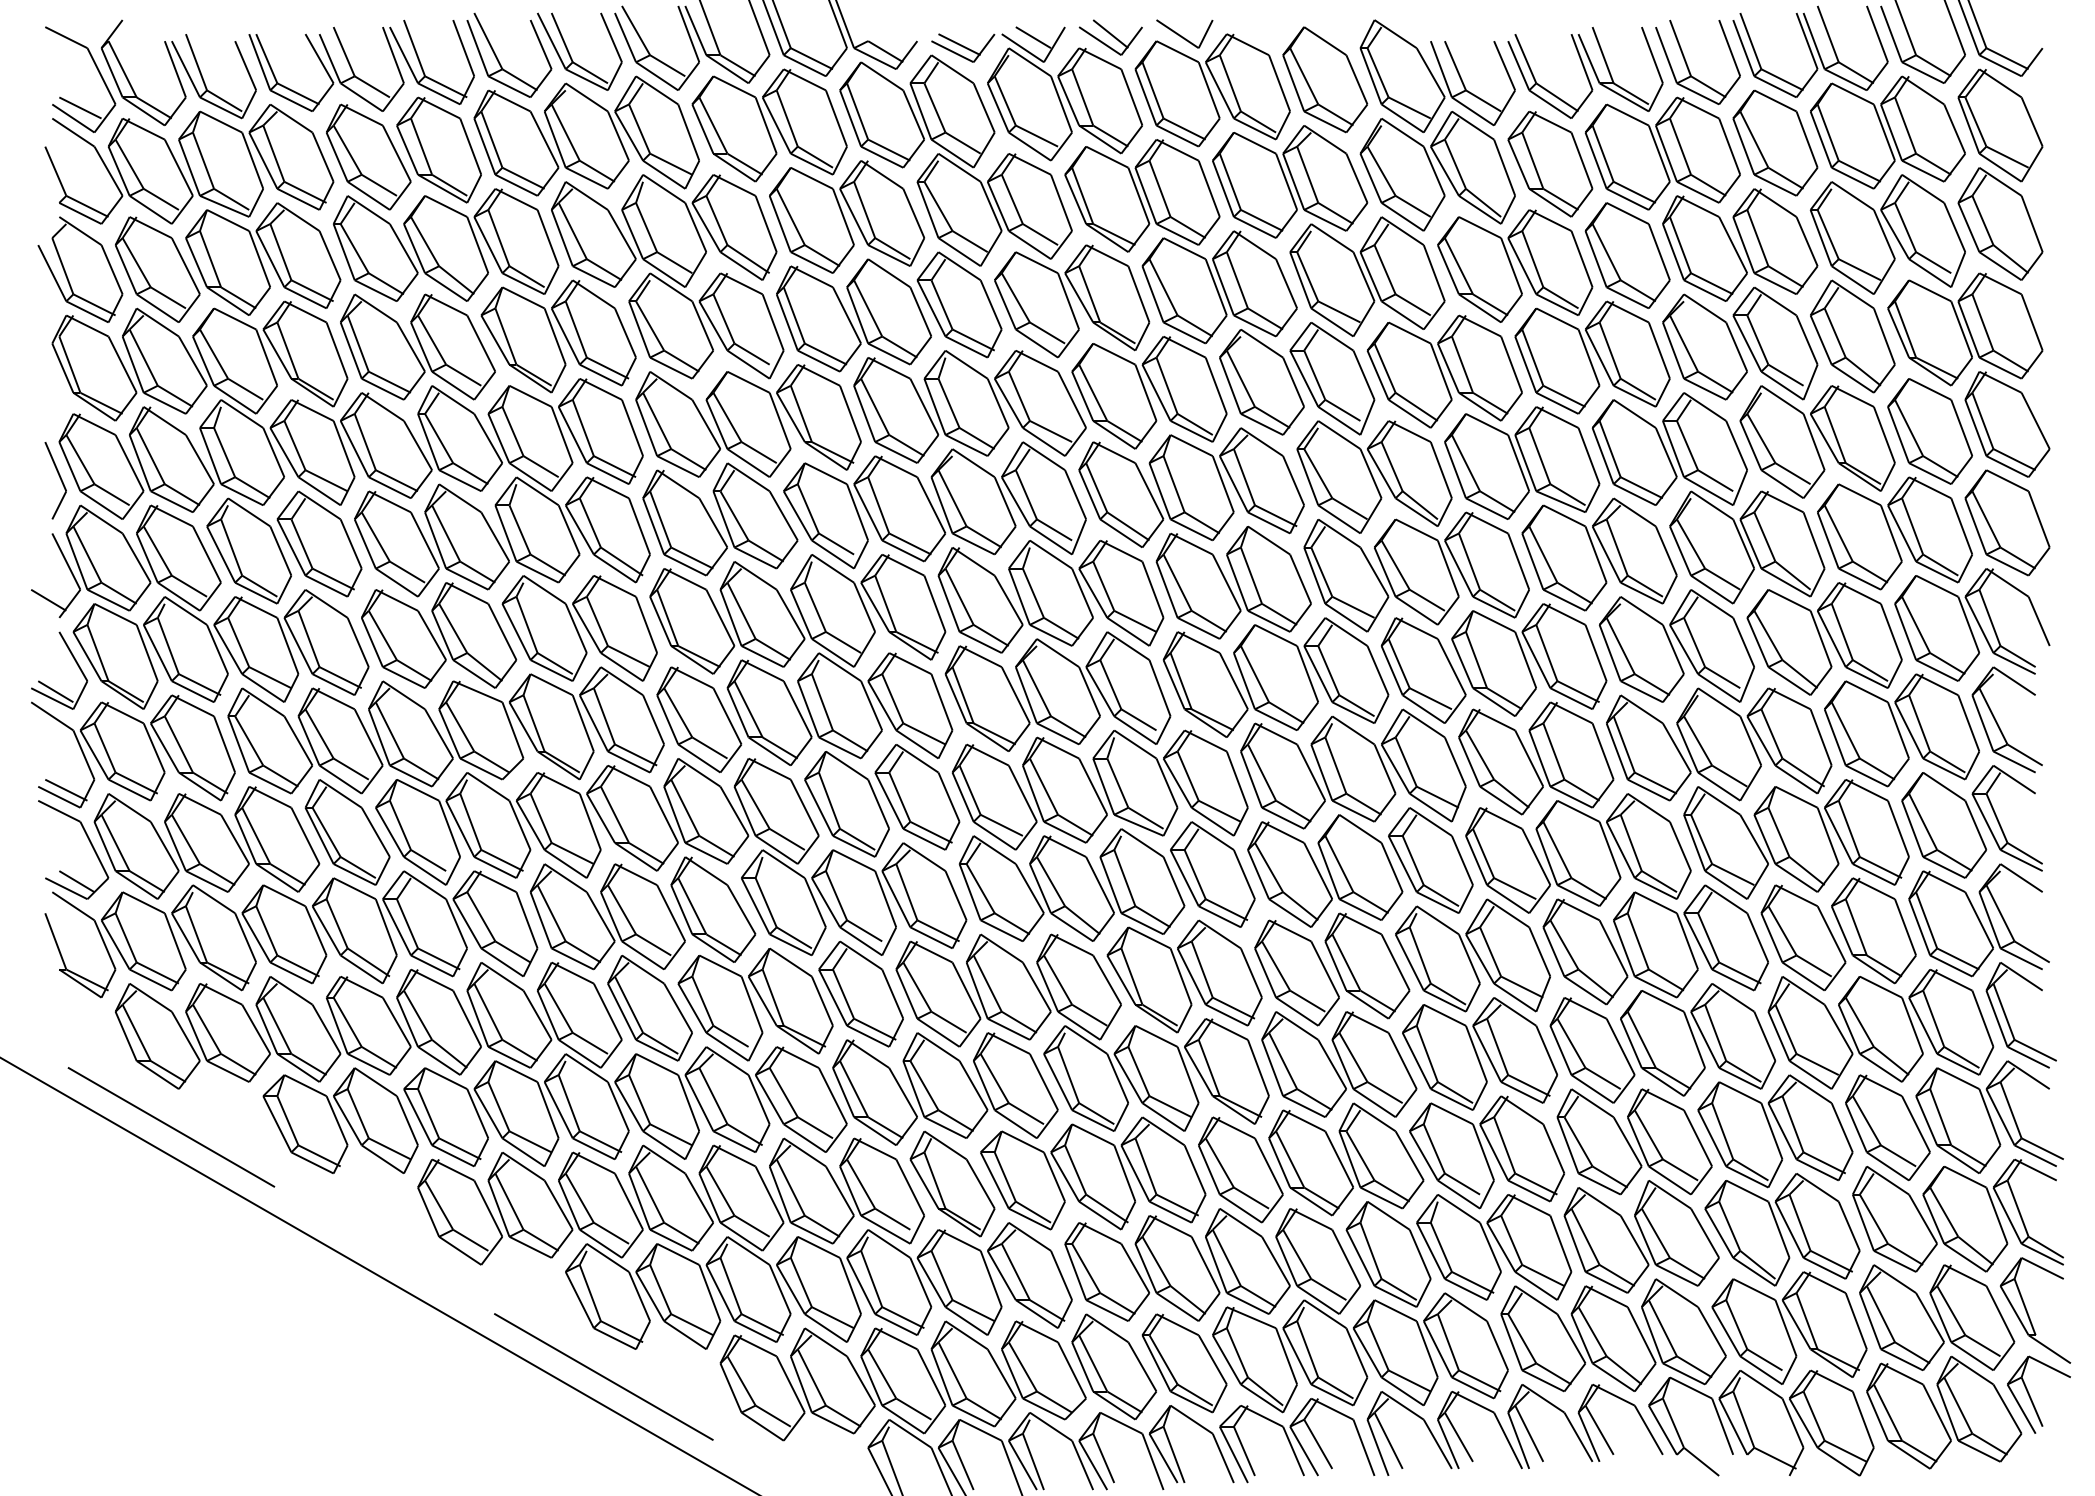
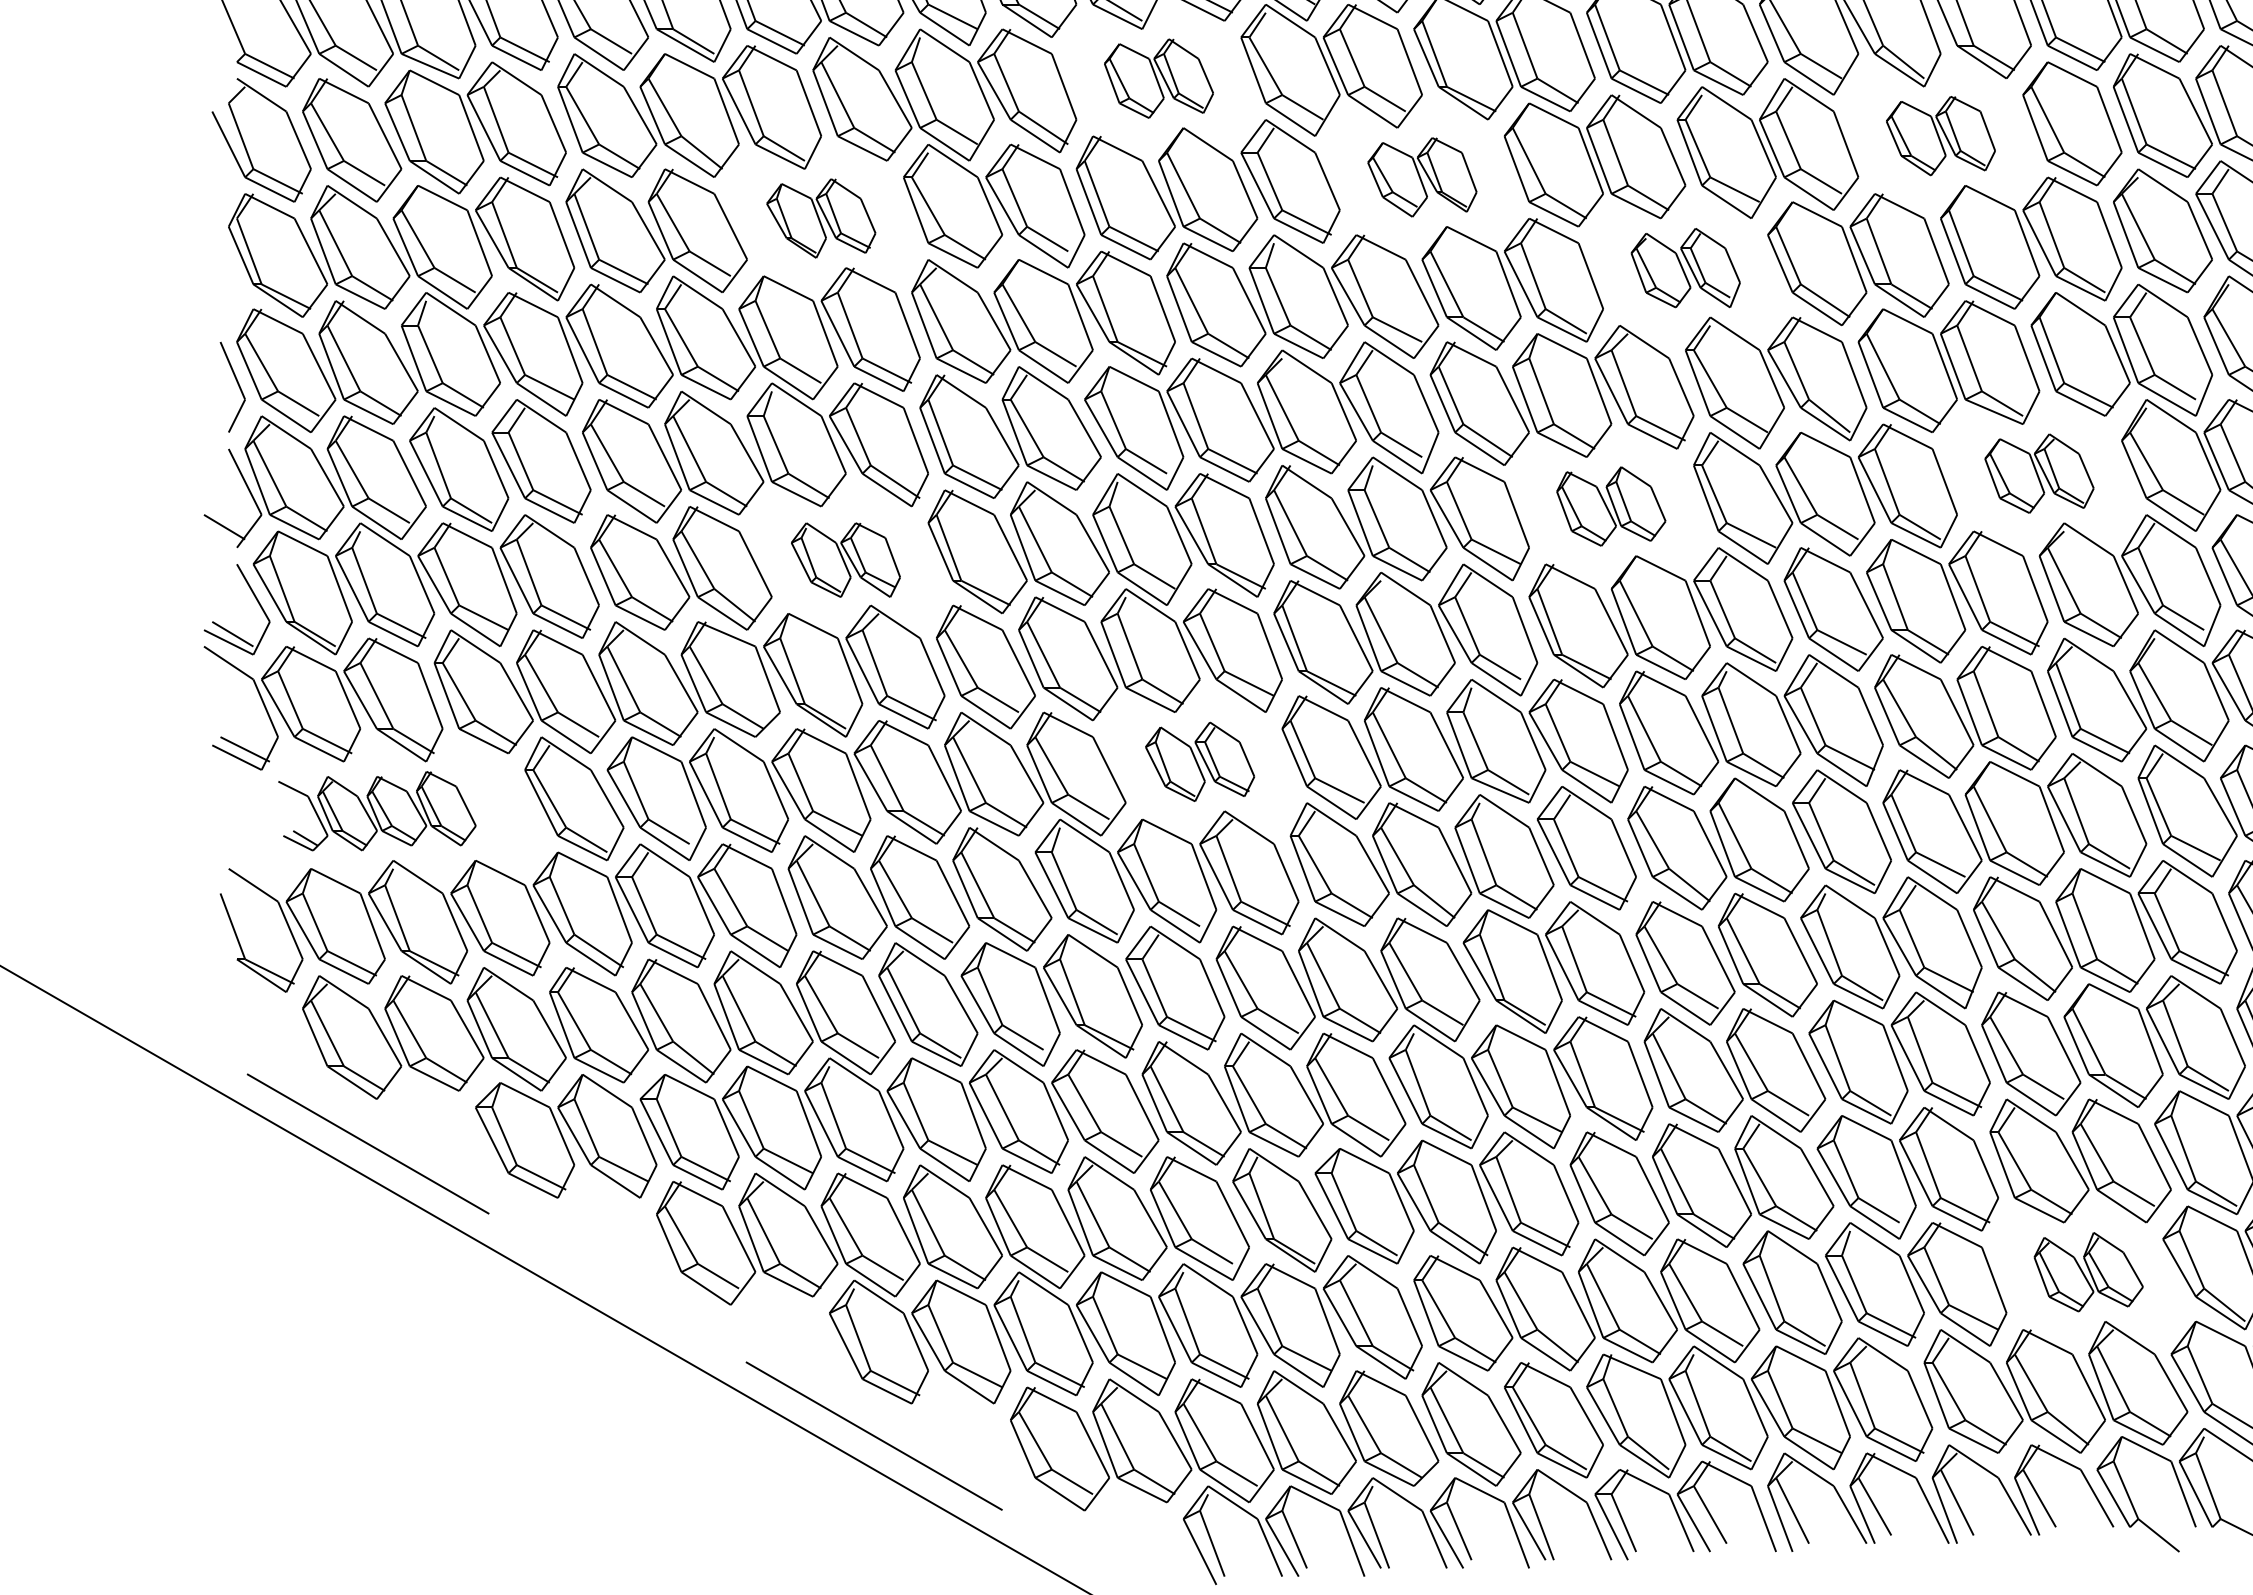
part: (847, 216) -> (1159, 78), size x0.6
part: (1515, 265) -> (1941, 135), size x0.6
part: (1072, 301) -> (1422, 177), size x0.6
part: (558, 336) -> (821, 218), size x0.6
part: (1297, 378) -> (1685, 267), size x0.6
part: (1599, 554) -> (2039, 473), size x0.6
part: (1233, 582) -> (1611, 506), size x0.6
part: (579, 628) -> (845, 560), size x0.6
part: (882, 800) -> (1200, 761), size x0.6
part: (179, 842) -> (377, 810), size x0.6
part: (1641, 1236) -> (2088, 1271), size x0.6

